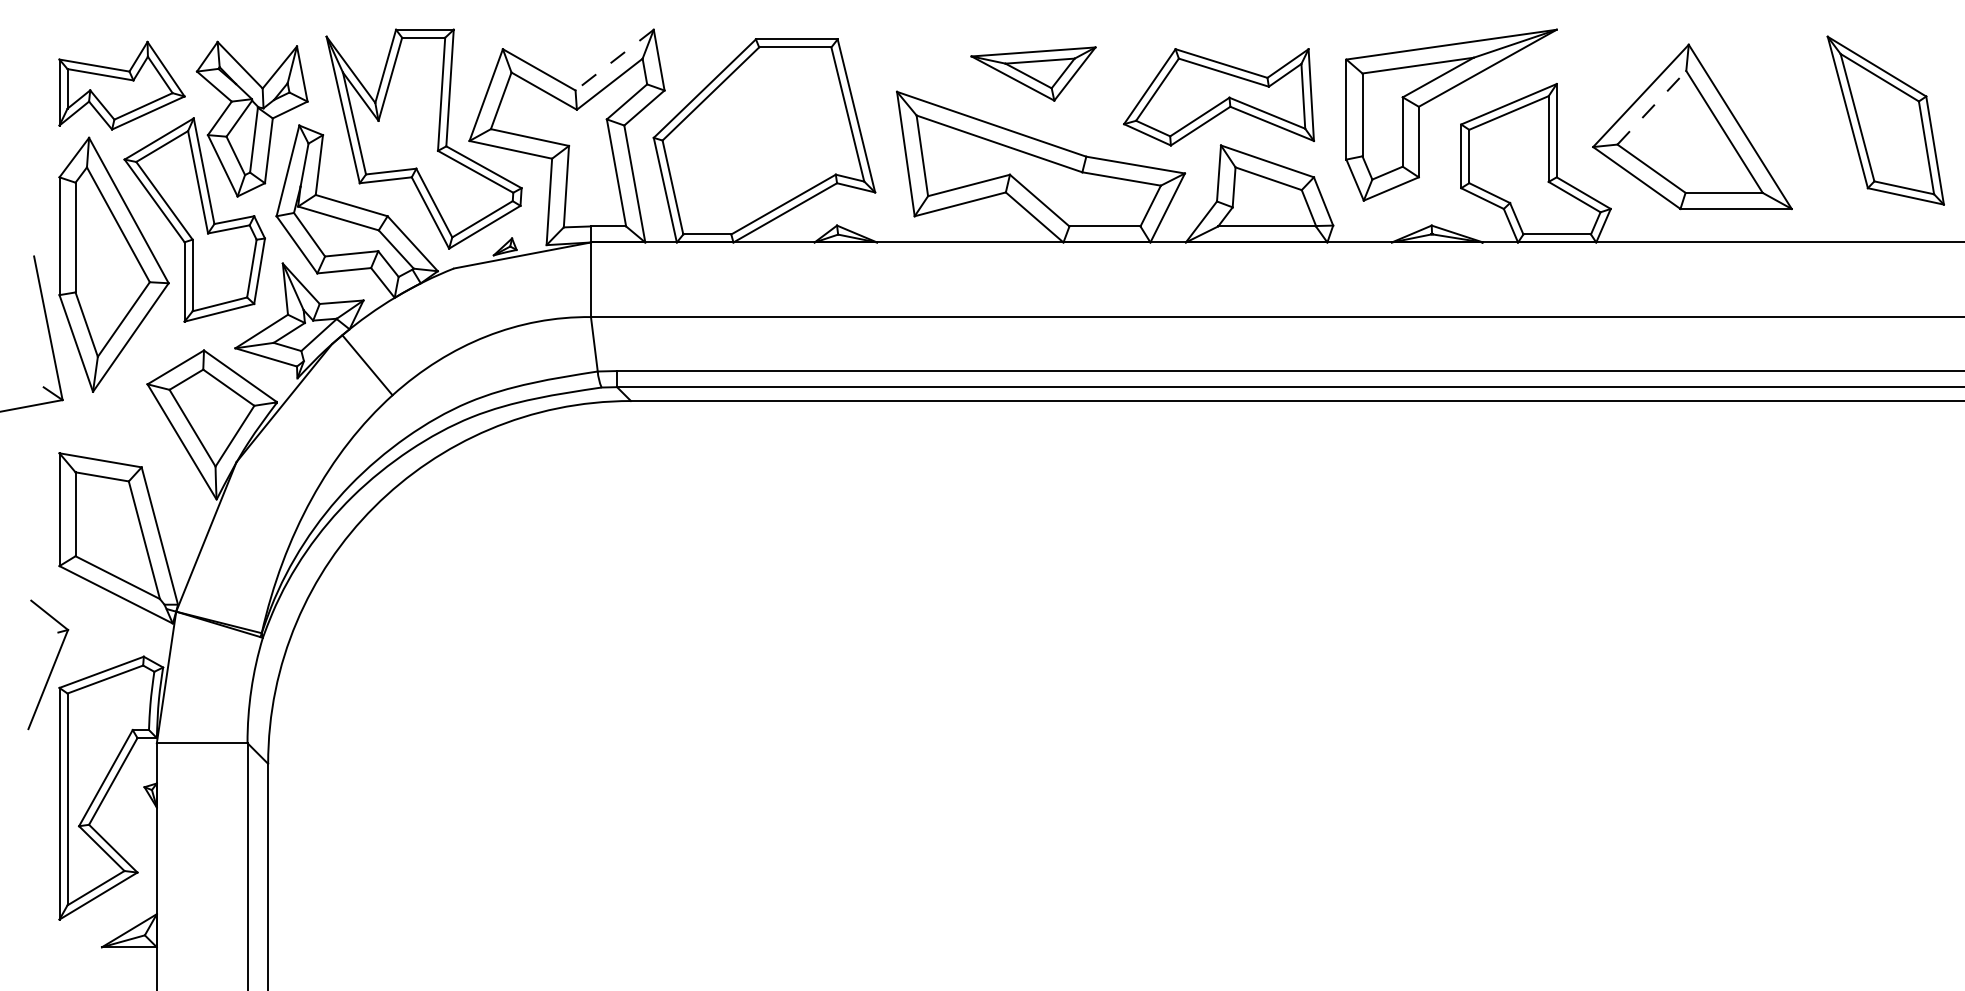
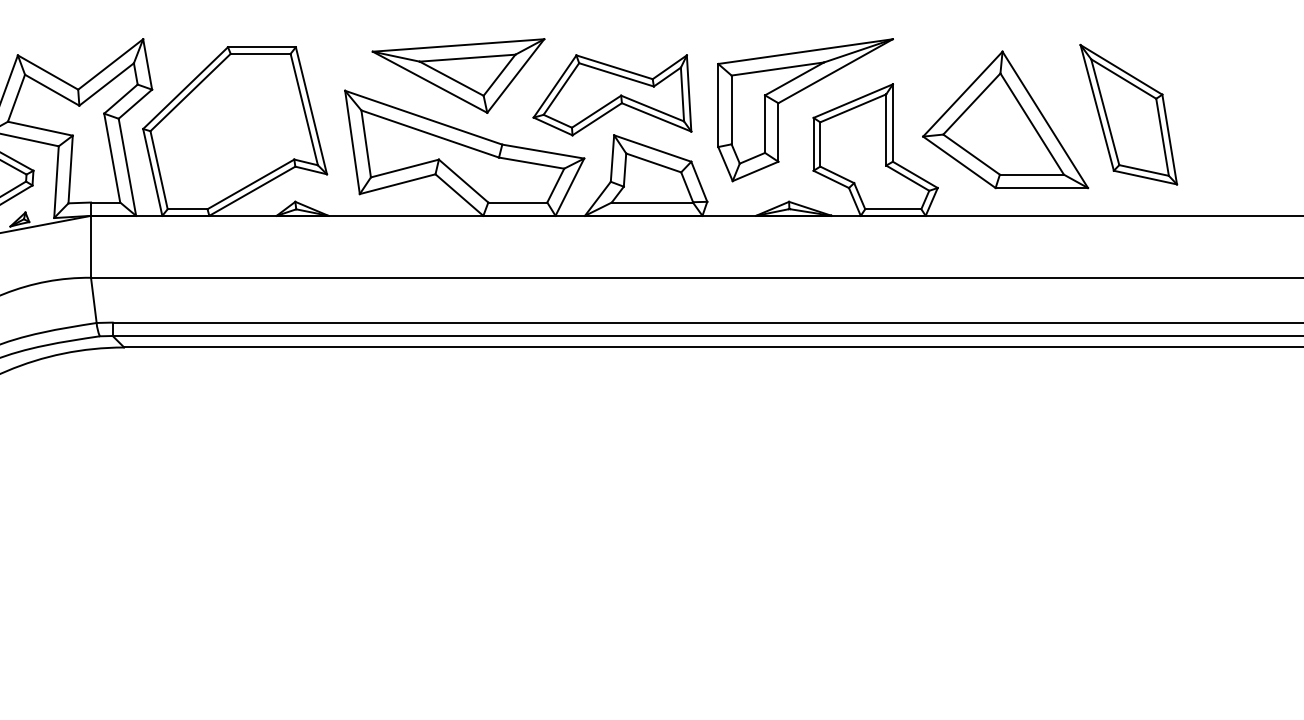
line: (614, 60) -> (110, 64), dashed -> solid
part: (1033, 73) -> (458, 75), size x1.67
line: (1652, 107) -> (972, 103), dashed -> solid
part: (1885, 120) -> (1128, 114), moved

